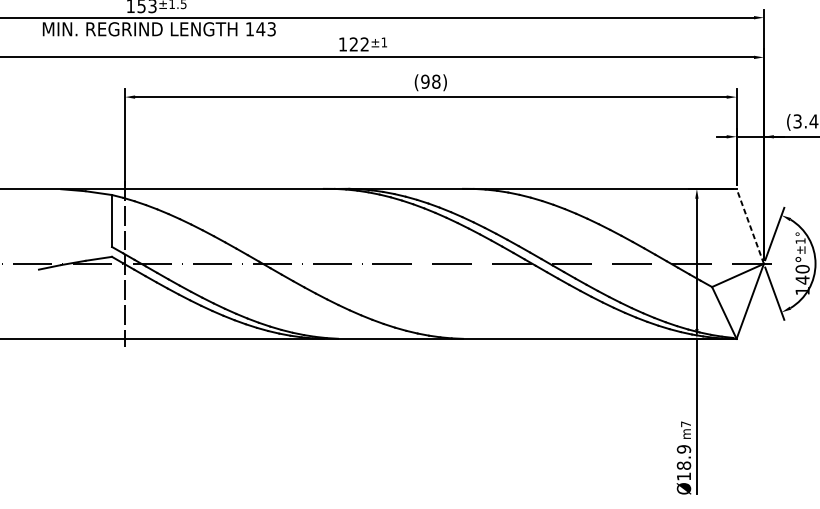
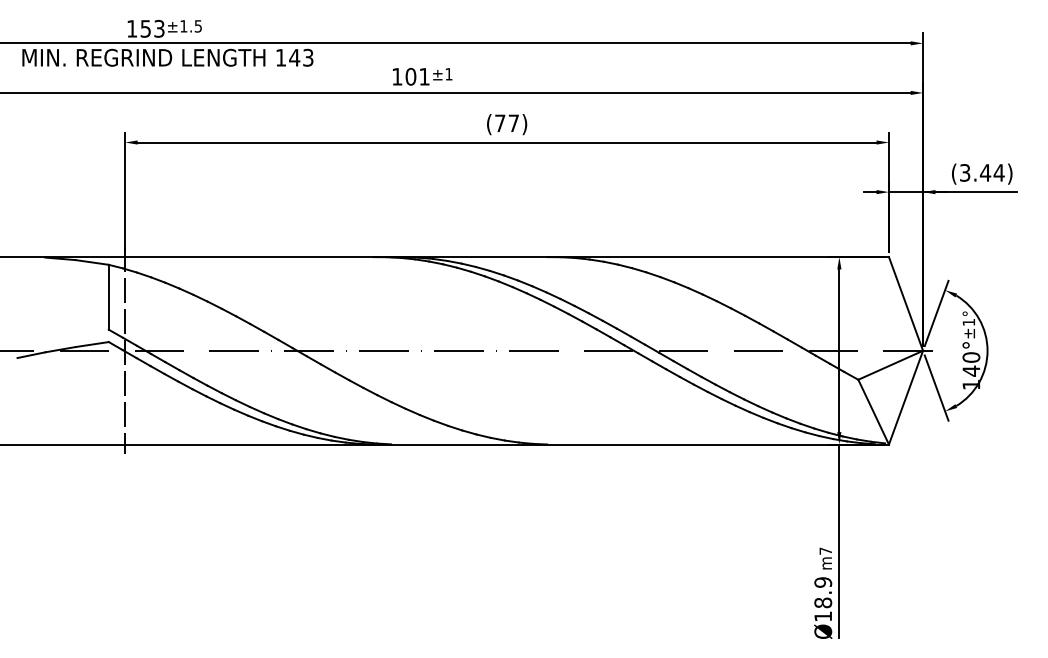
text: (359, 44) -> (417, 76), 122 -> 101
text: (430, 81) -> (506, 123), (98) -> (77)
line: (750, 225) -> (906, 303), dashed -> solid

